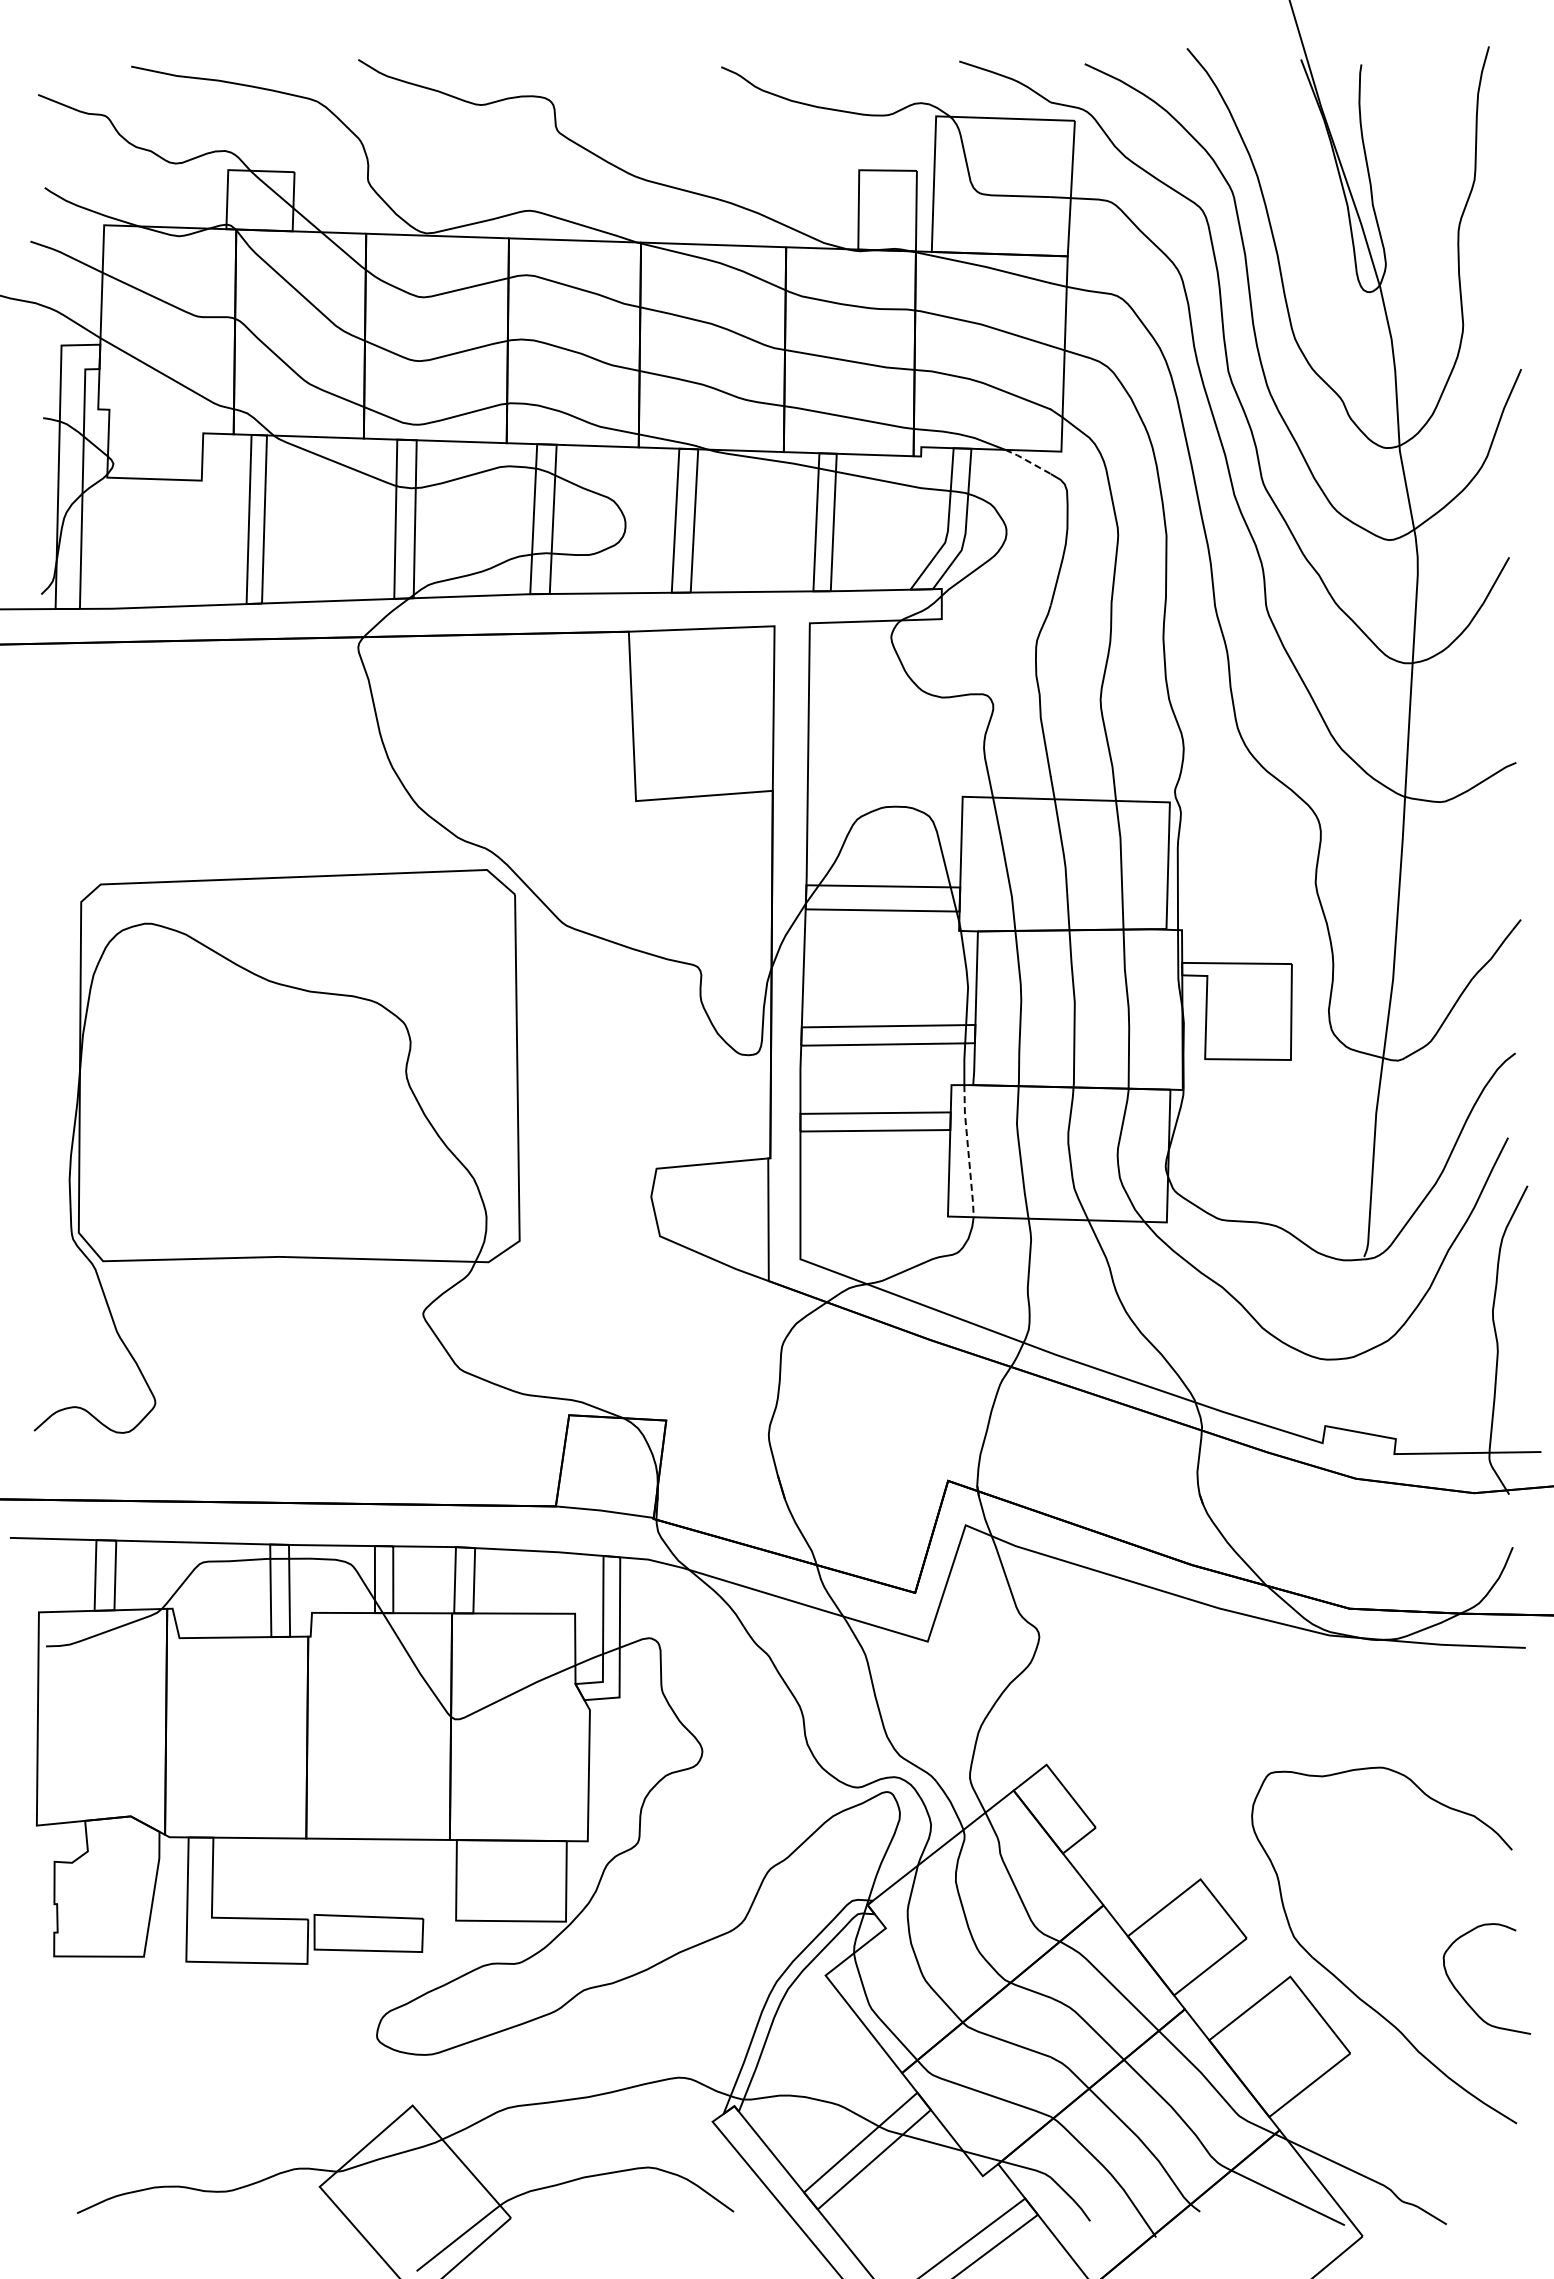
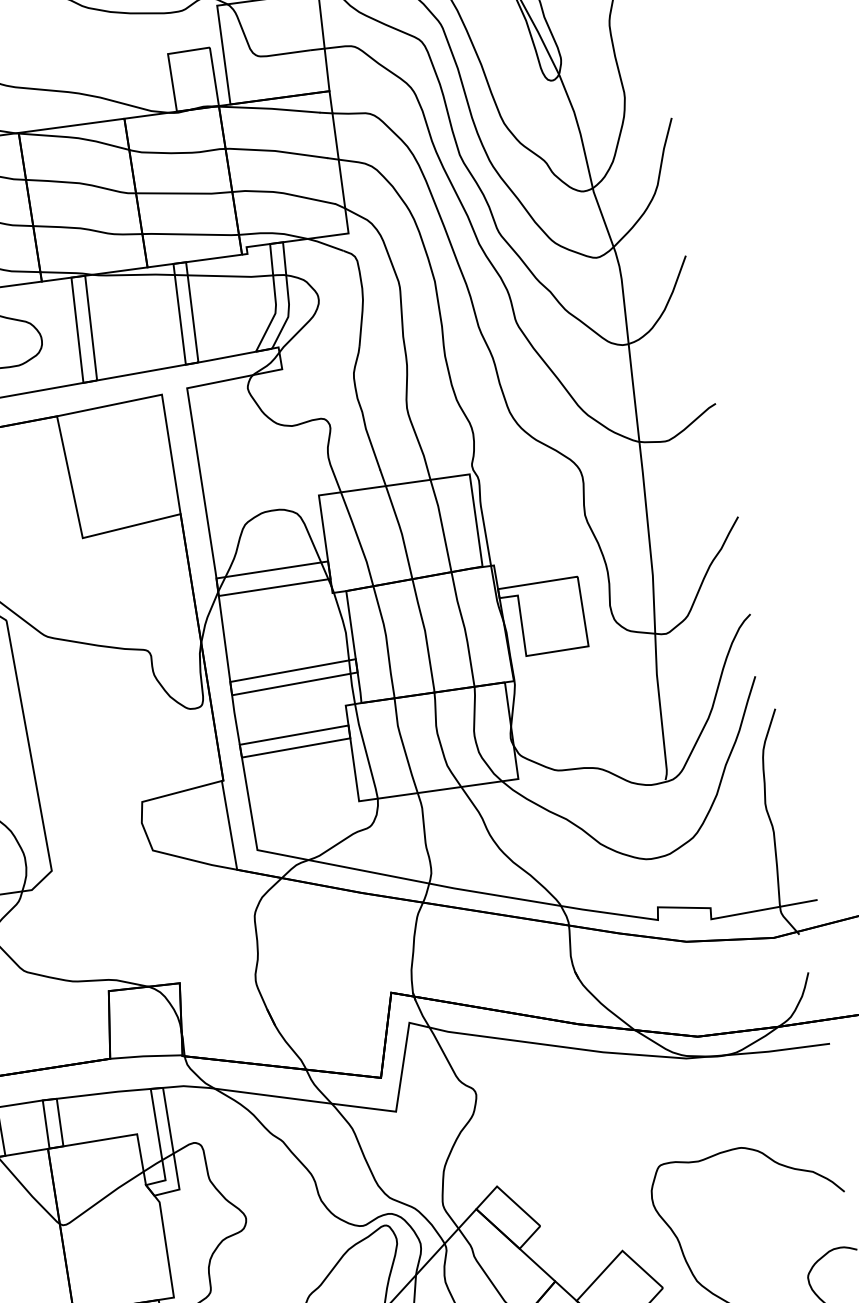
line: (1027, 461) -> (325, 244), dashed -> solid
line: (968, 1151) -> (366, 751), dashed -> solid

